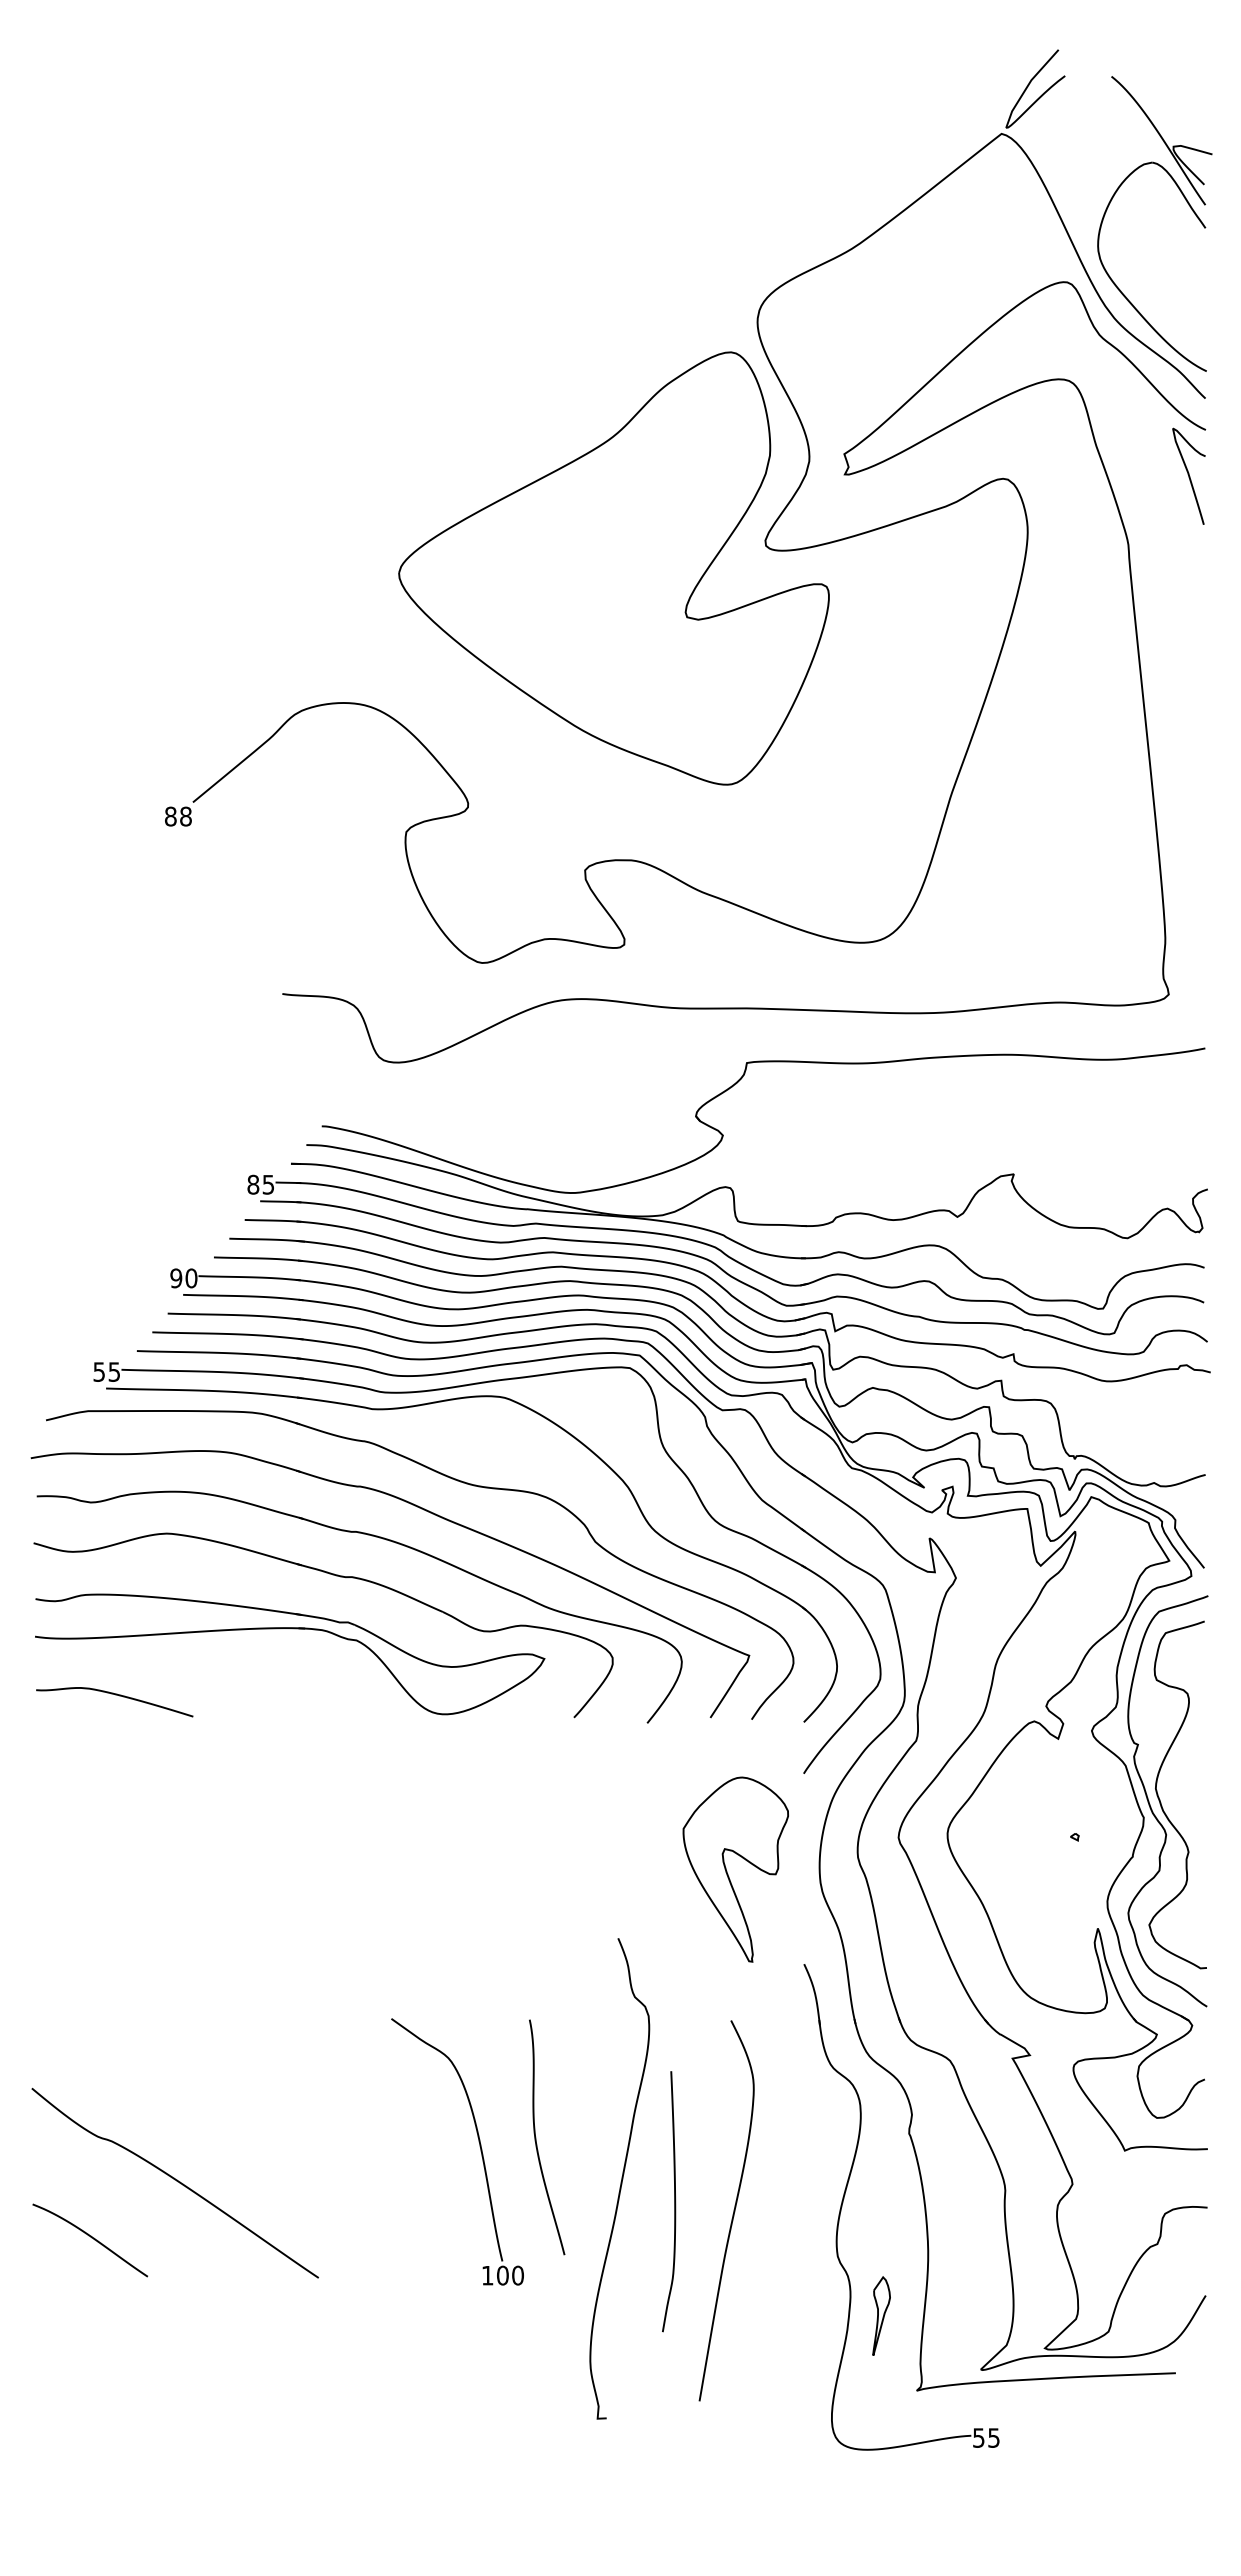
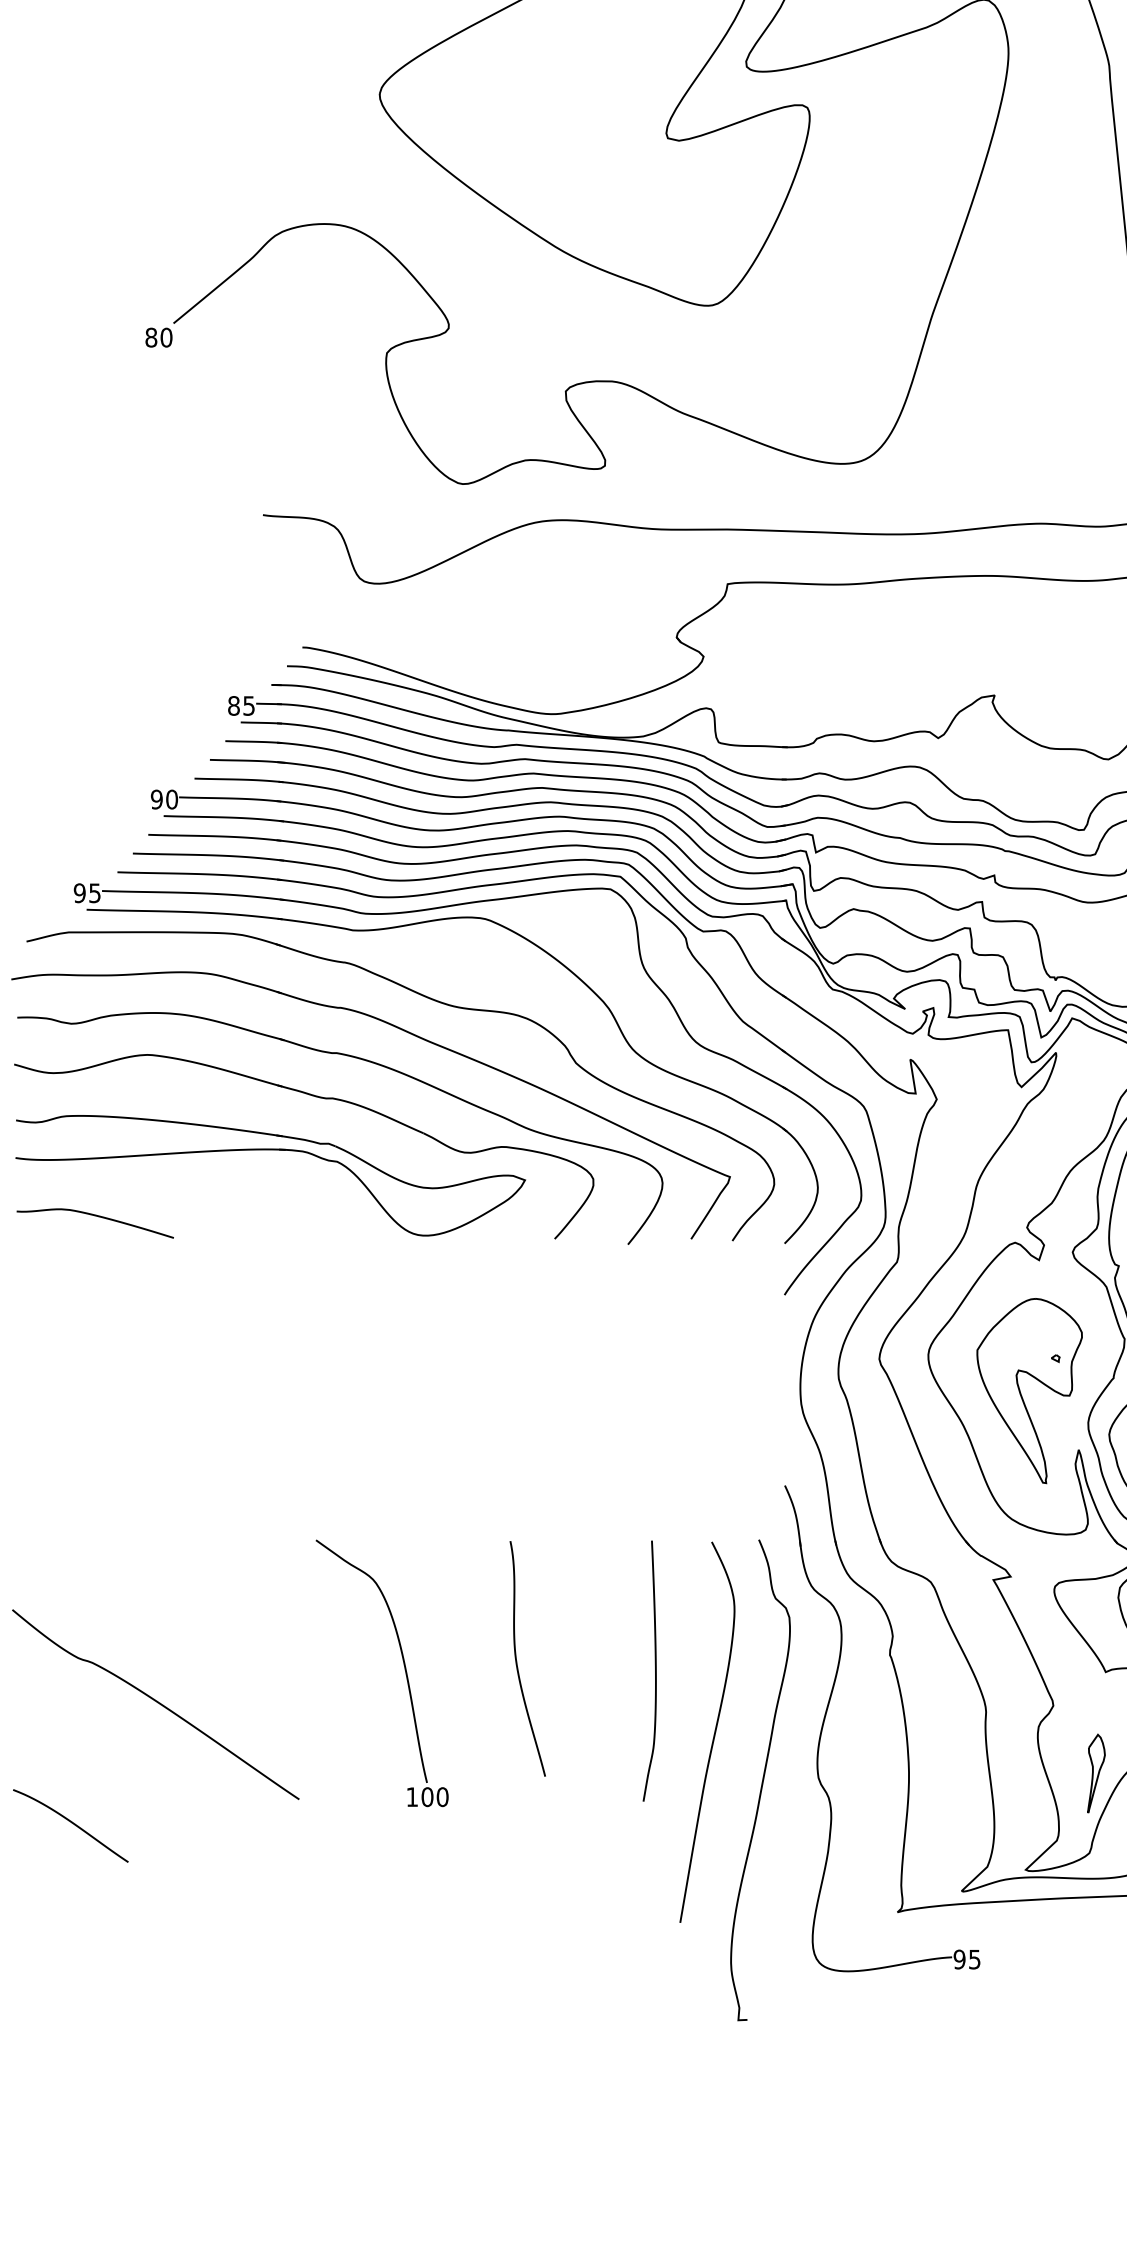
text: (185, 816) -> (166, 337), 88 -> 80
text: (99, 1371) -> (80, 892), 55 -> 95
part: (727, 1871) -> (1021, 1392), moved
part: (479, 2146) -> (404, 1667), moved
curve: (621, 2178) -> (762, 1779), moved
curve: (674, 2201) -> (655, 1670), moved
curve: (91, 2238) -> (72, 1824), moved
part: (881, 2315) -> (1096, 1772), moved
text: (978, 2437) -> (959, 1959), 55 -> 95

